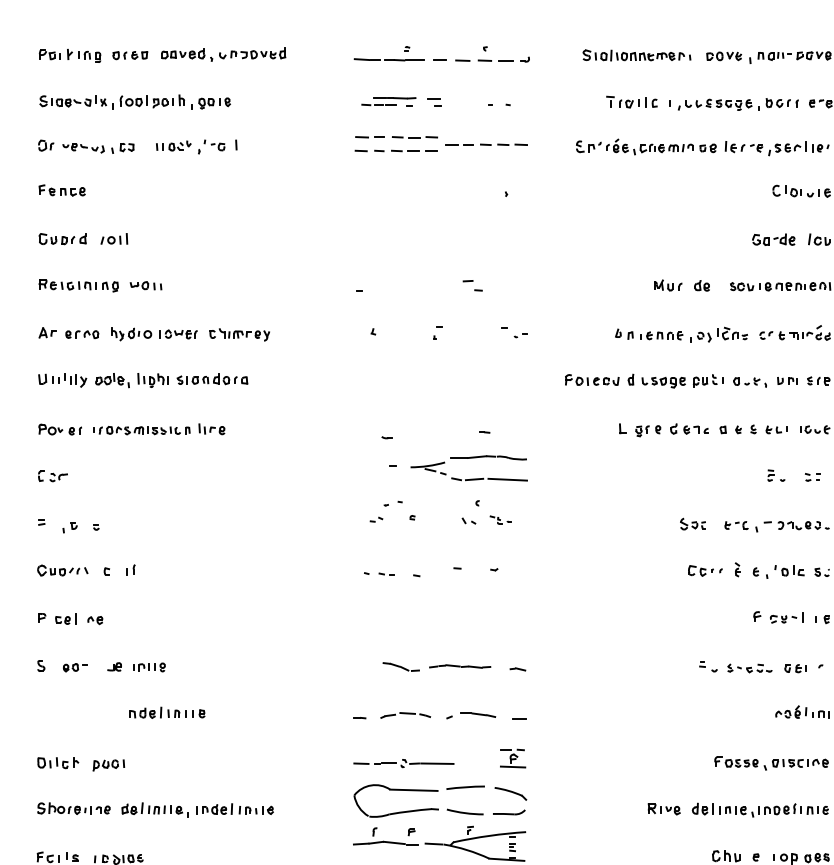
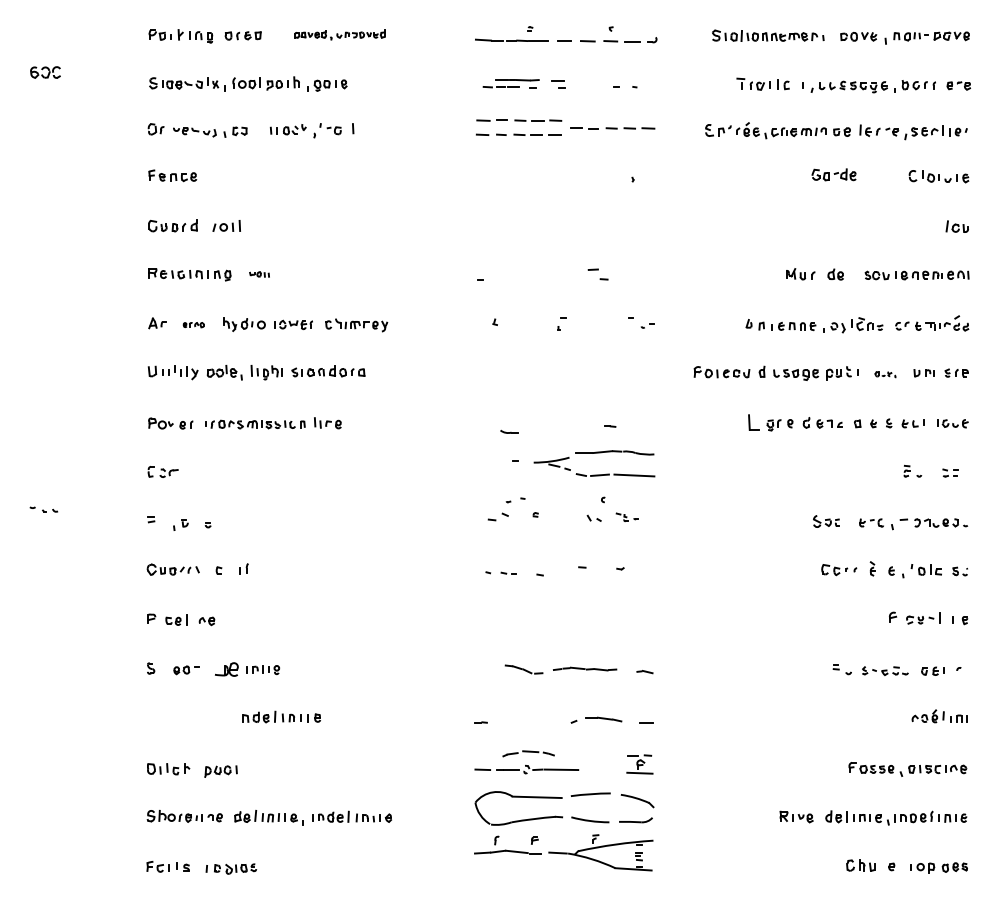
part: (223, 54) -> (339, 34), size x0.7
part: (773, 239) -> (833, 174), moved
part: (145, 285) -> (259, 274), size x0.6
part: (82, 334) -> (193, 324), size x0.6
part: (750, 382) -> (885, 374), size x0.6
part: (622, 428) -> (753, 422), size x1.6
part: (387, 437) -> (509, 431), size x1.6
part: (376, 519) -> (498, 516), size x1.6
part: (114, 666) -> (226, 669), size x1.6
part: (405, 715) -> (528, 753), moved

